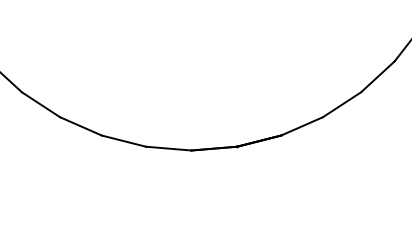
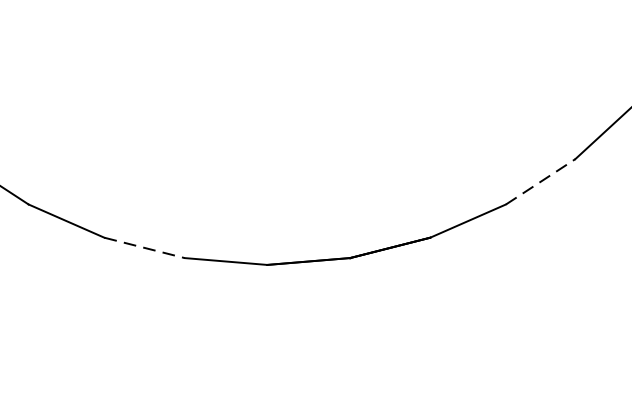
line: (342, 104) -> (541, 181), solid -> dashed
line: (123, 141) -> (143, 248), solid -> dashed

